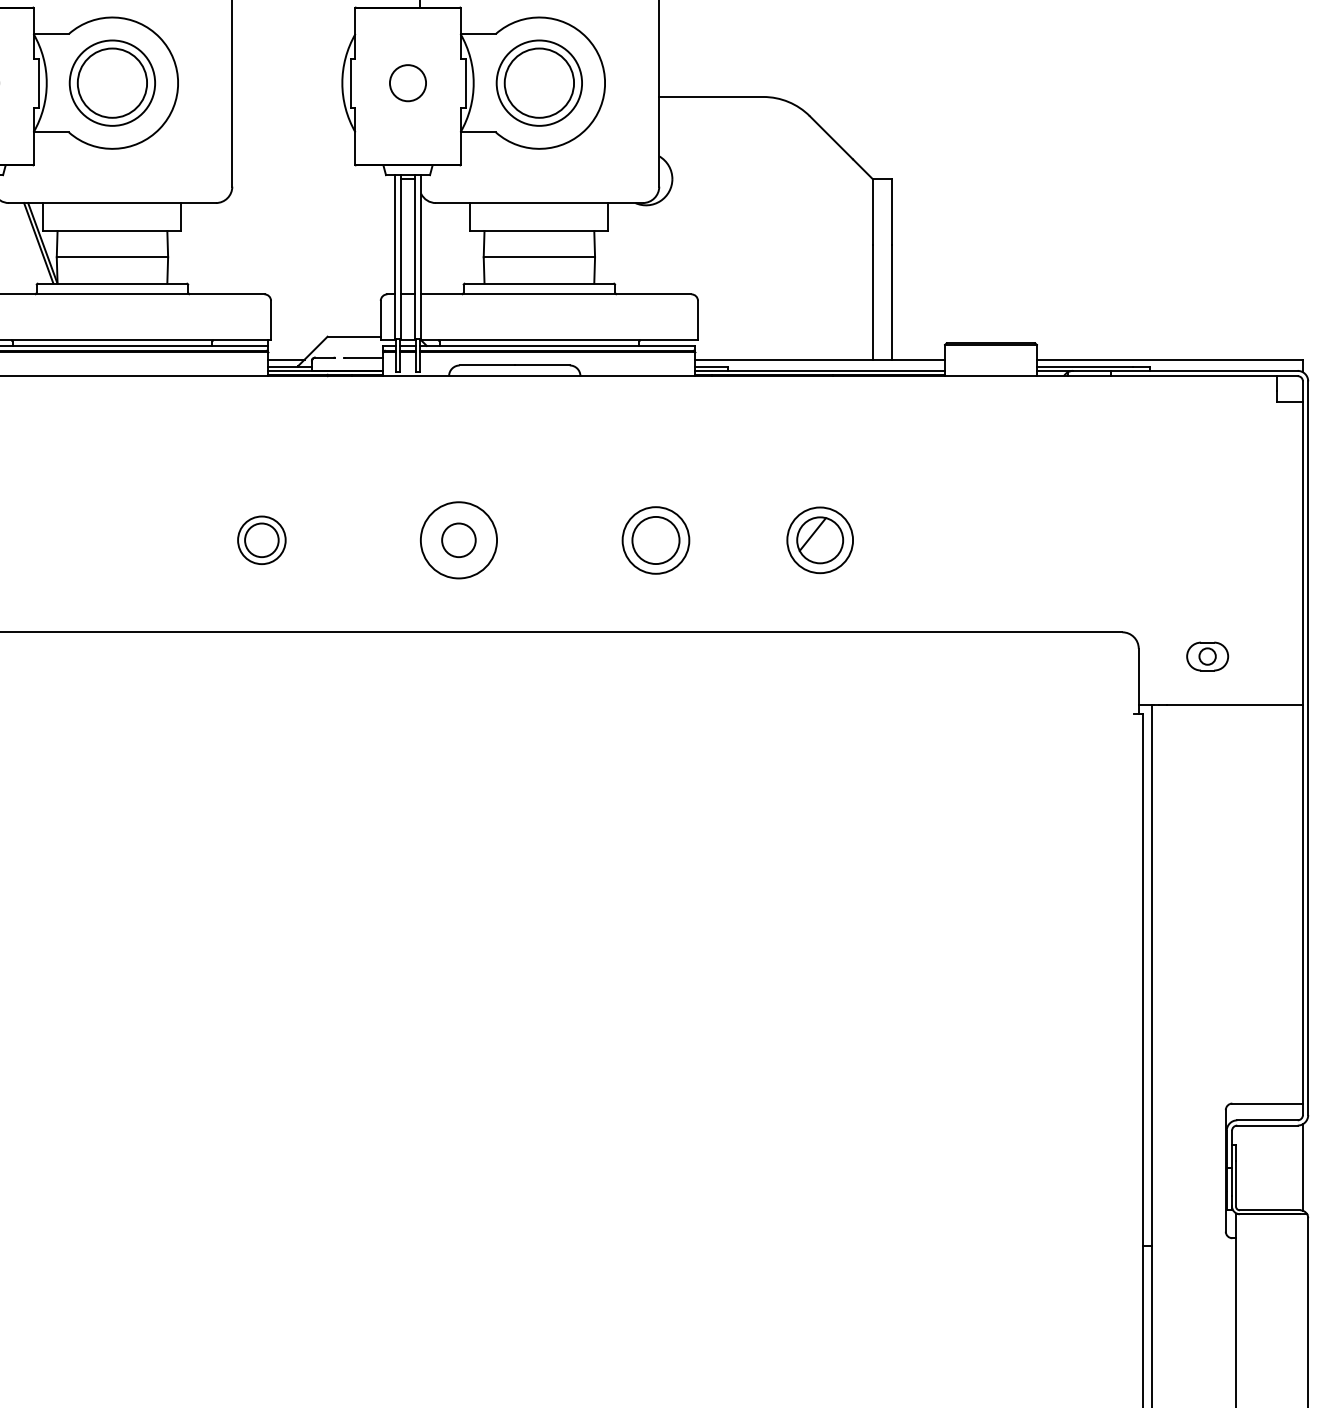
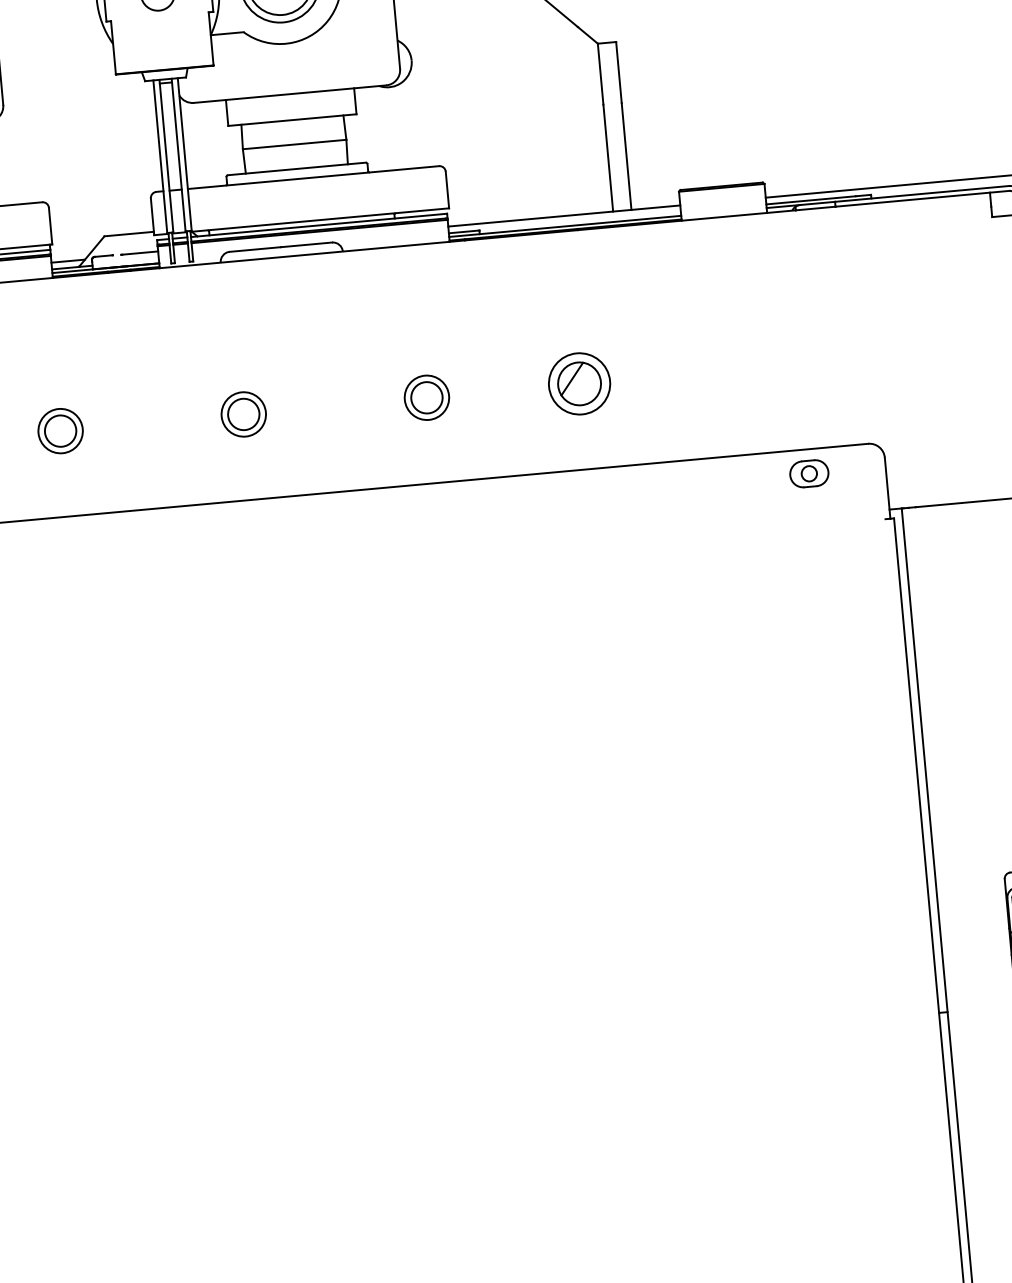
part: (655, 539) -> (426, 397), size x0.71
circle: (458, 540) -> (243, 414), size x0.62
part: (1207, 656) -> (809, 473), moved

